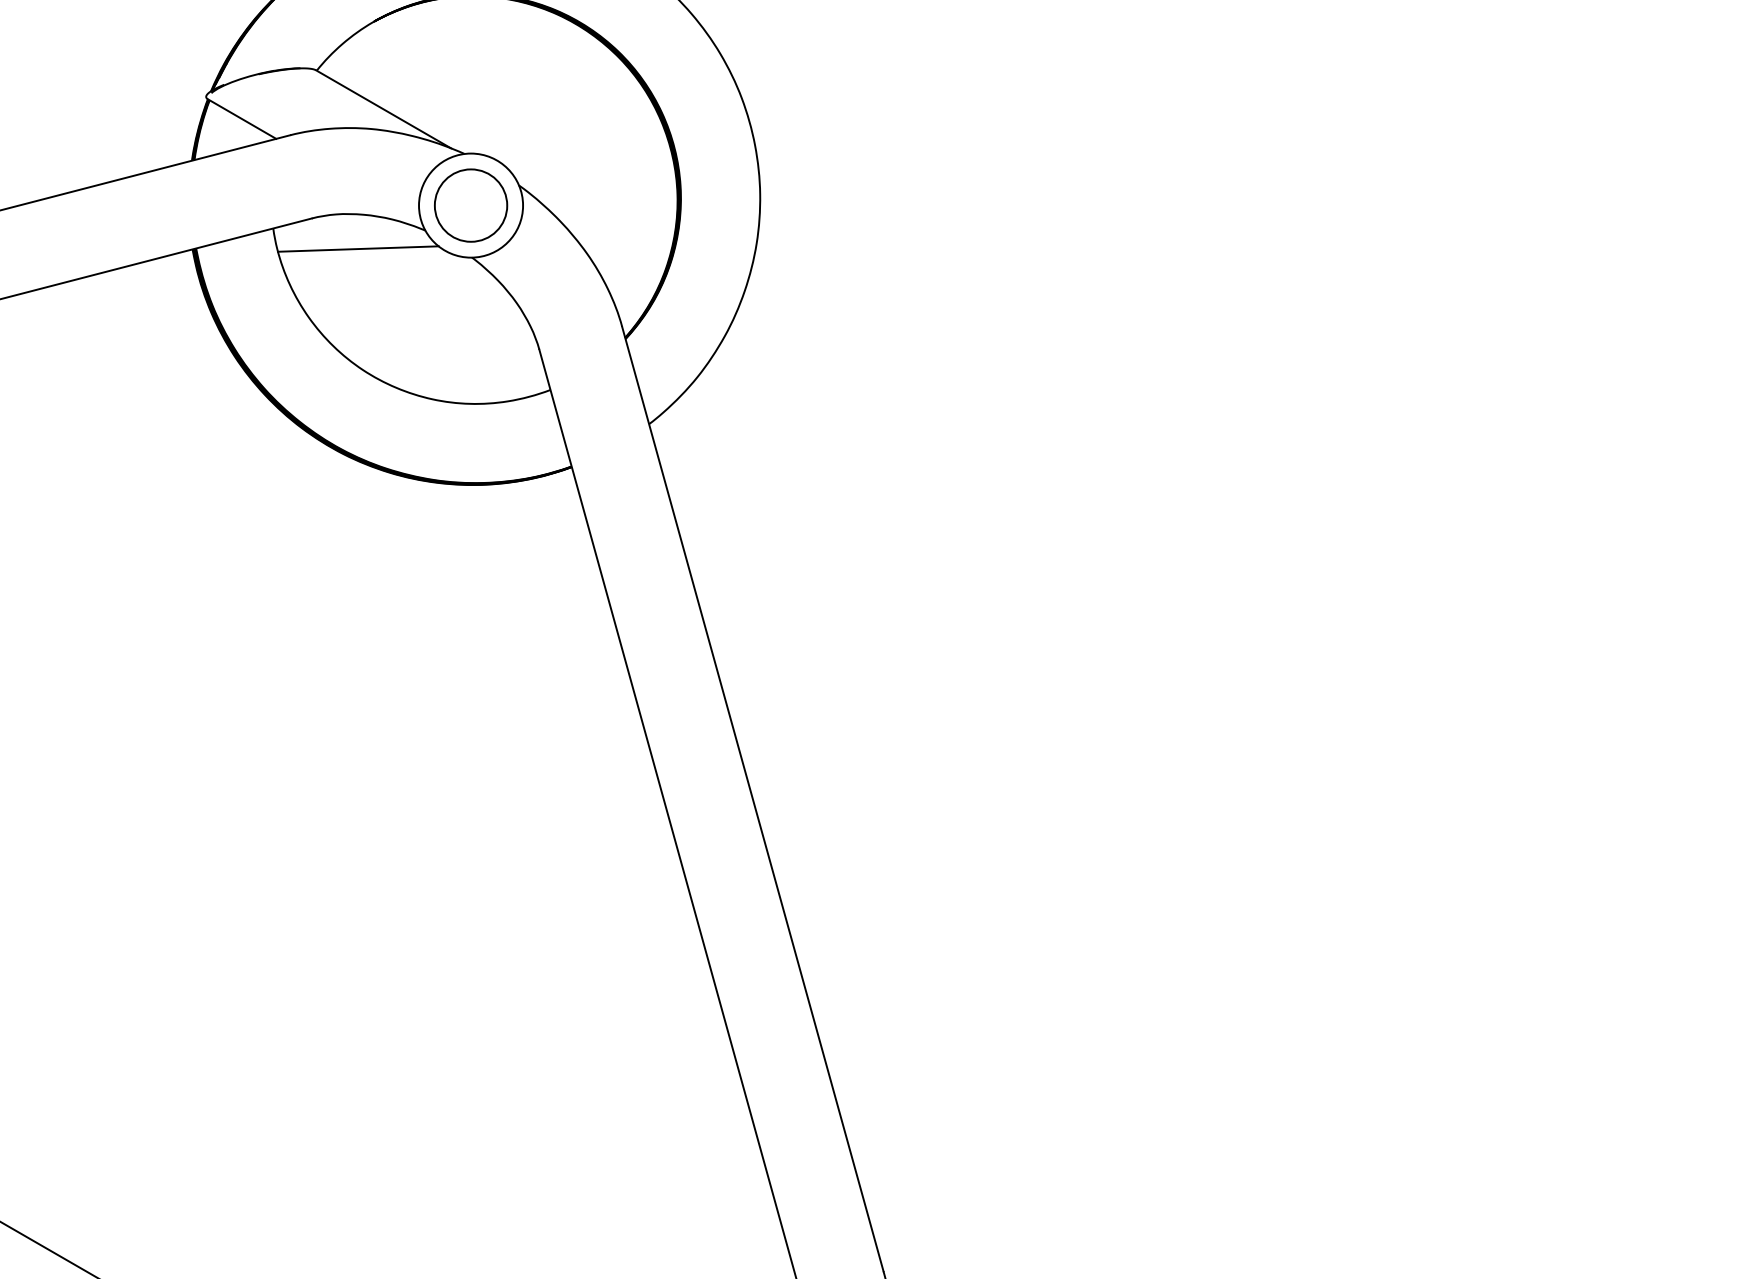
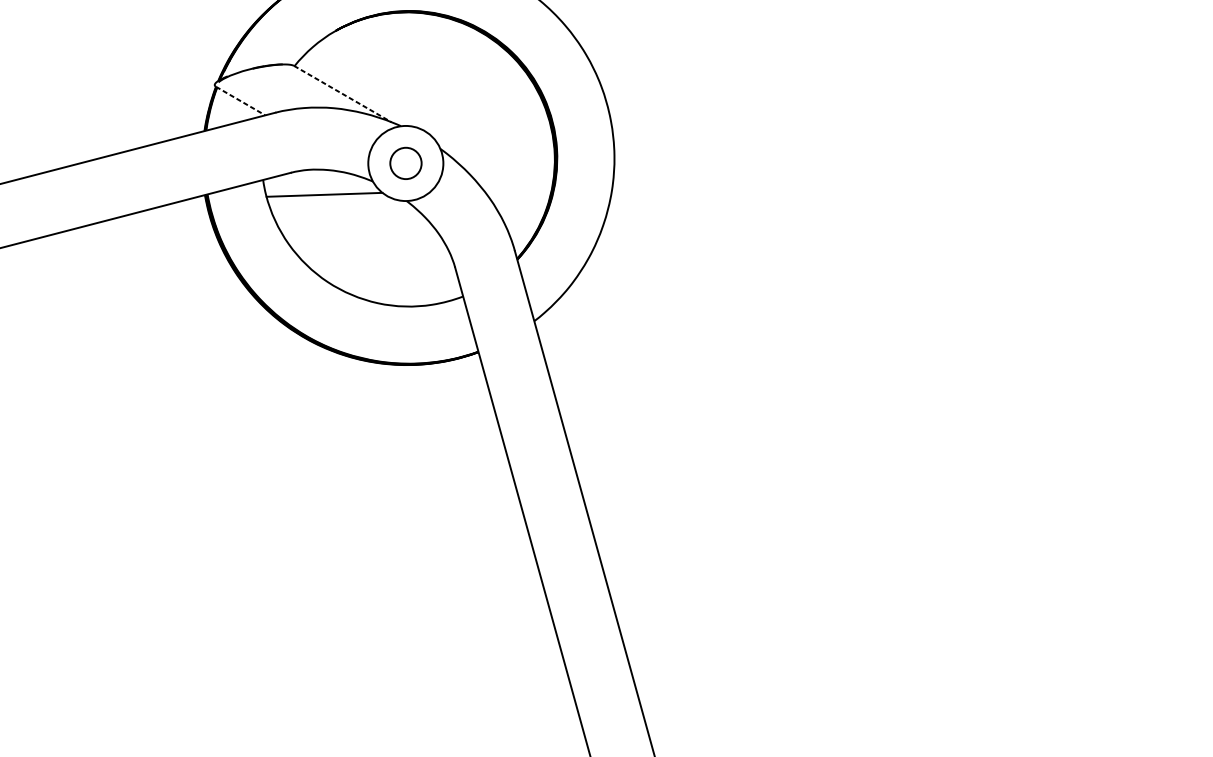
line: (384, 109) -> (343, 94), solid -> dashed
line: (242, 119) -> (240, 101), solid -> dashed
circle: (471, 205) -> (406, 163), size x0.6

